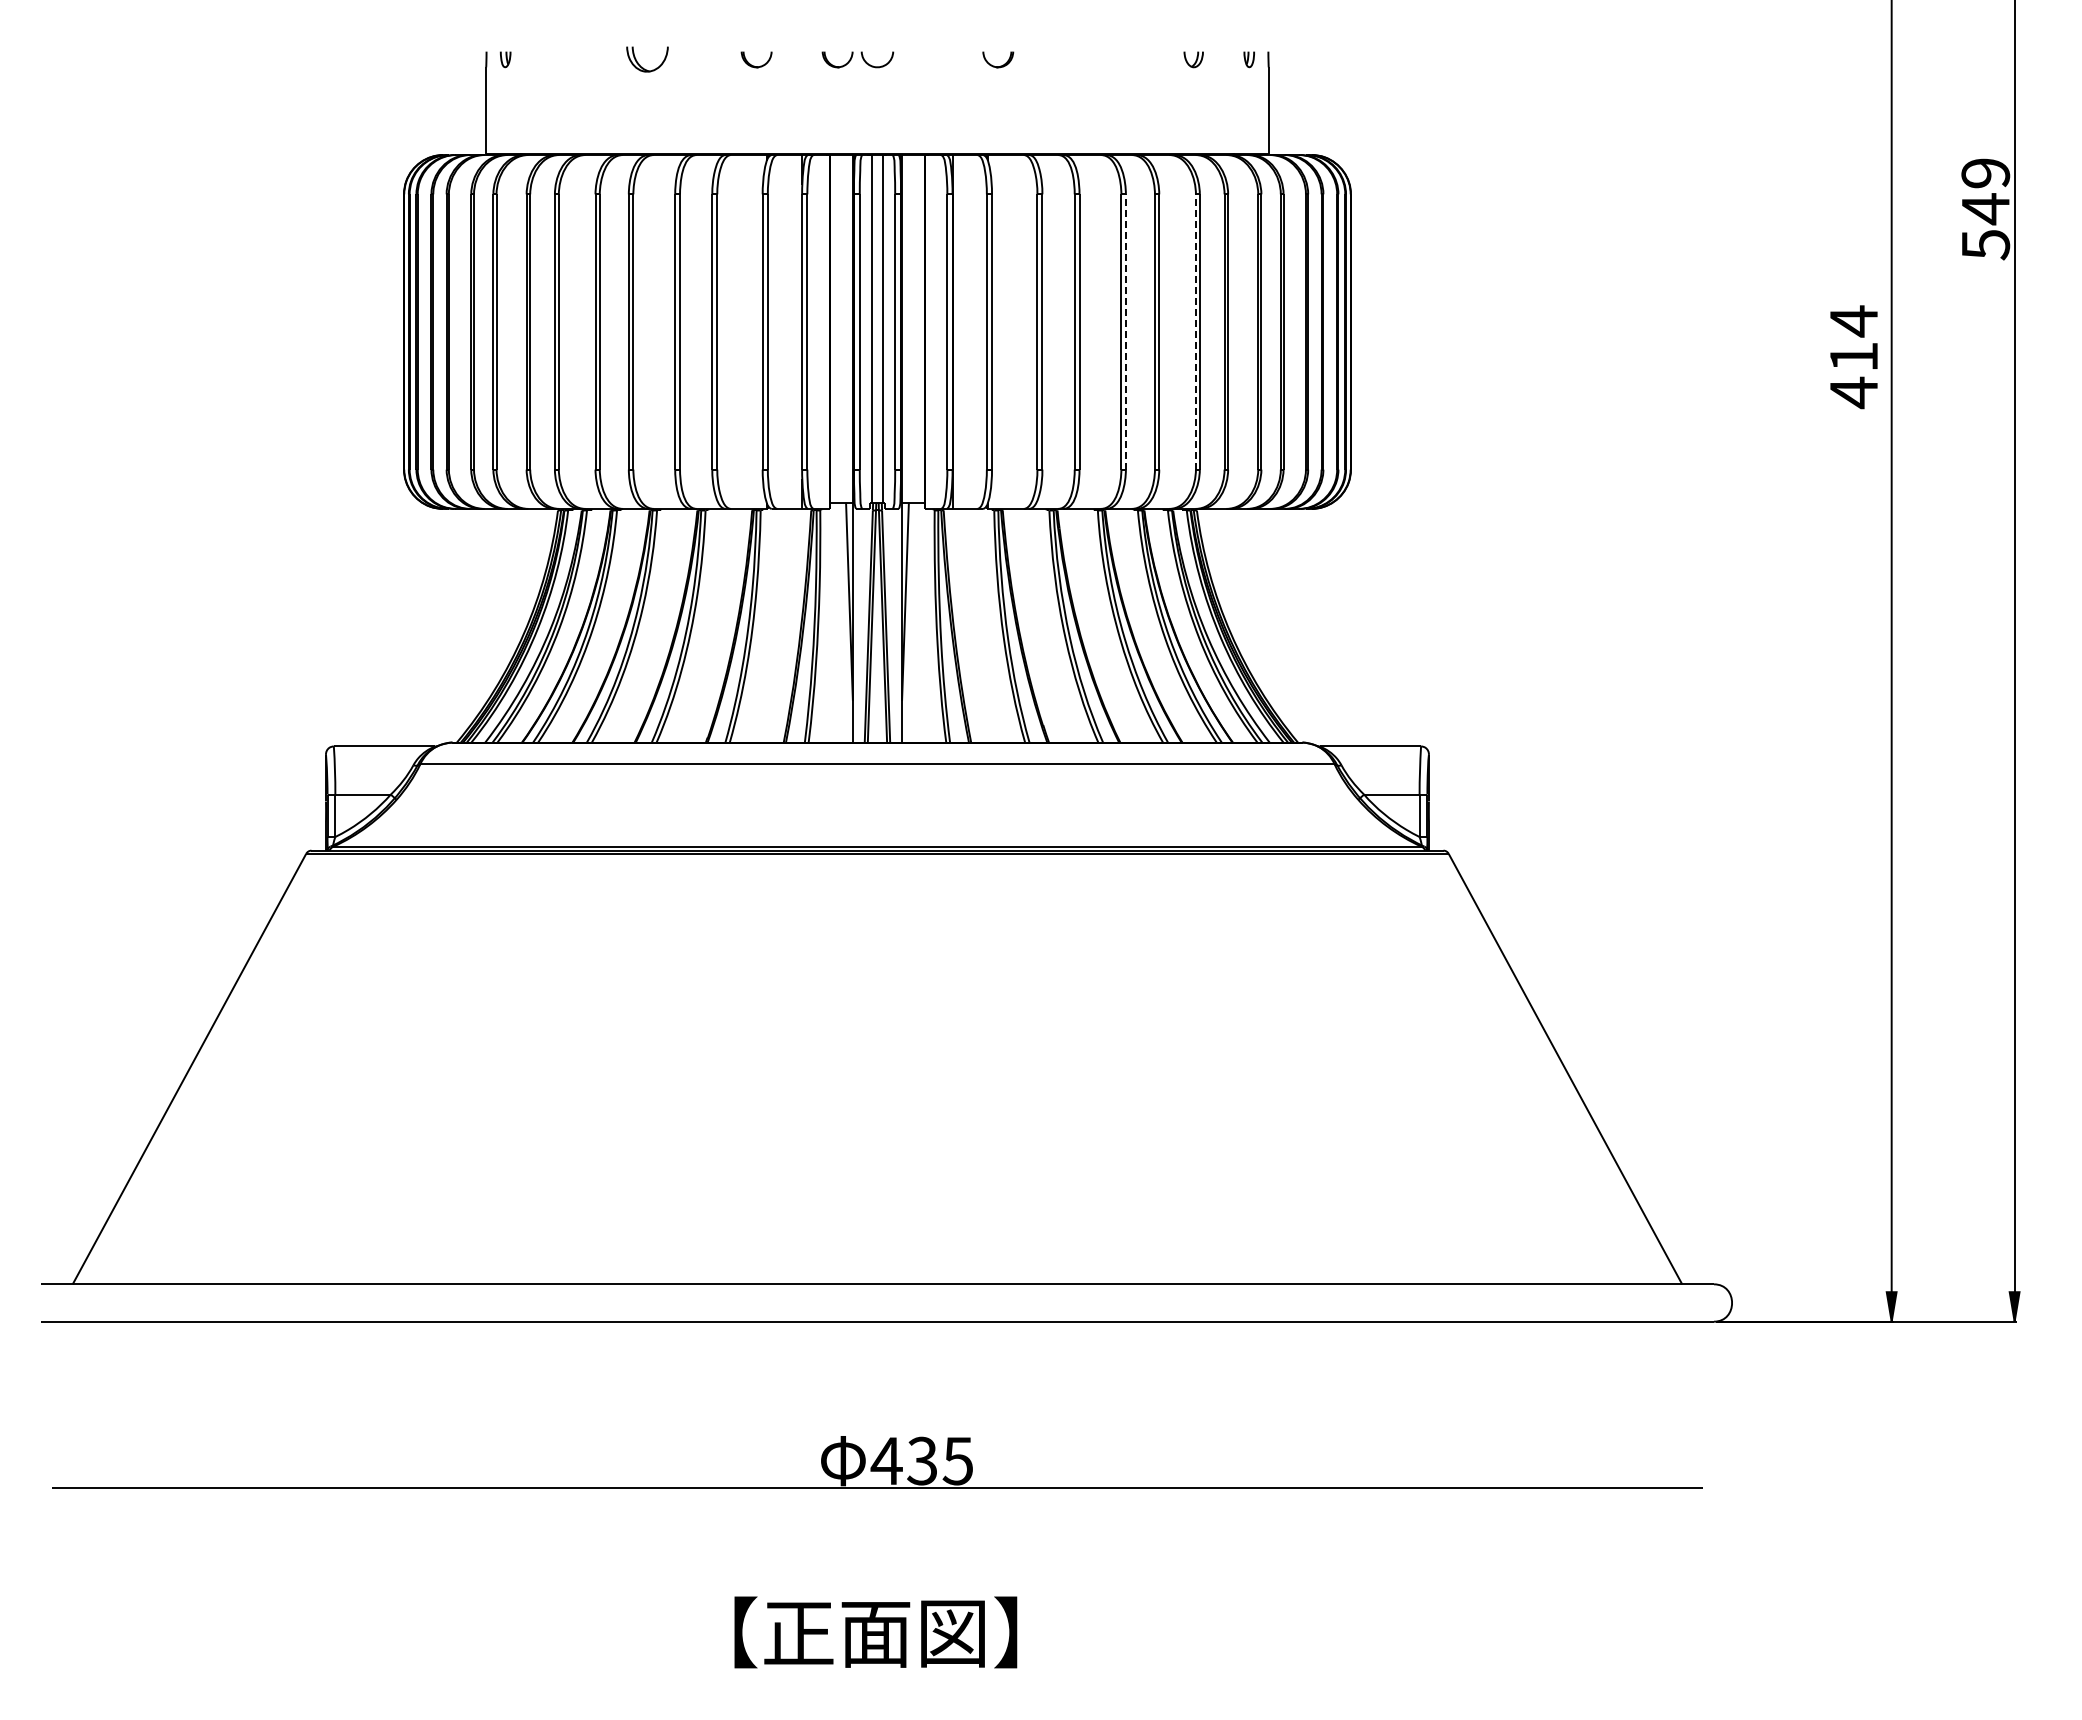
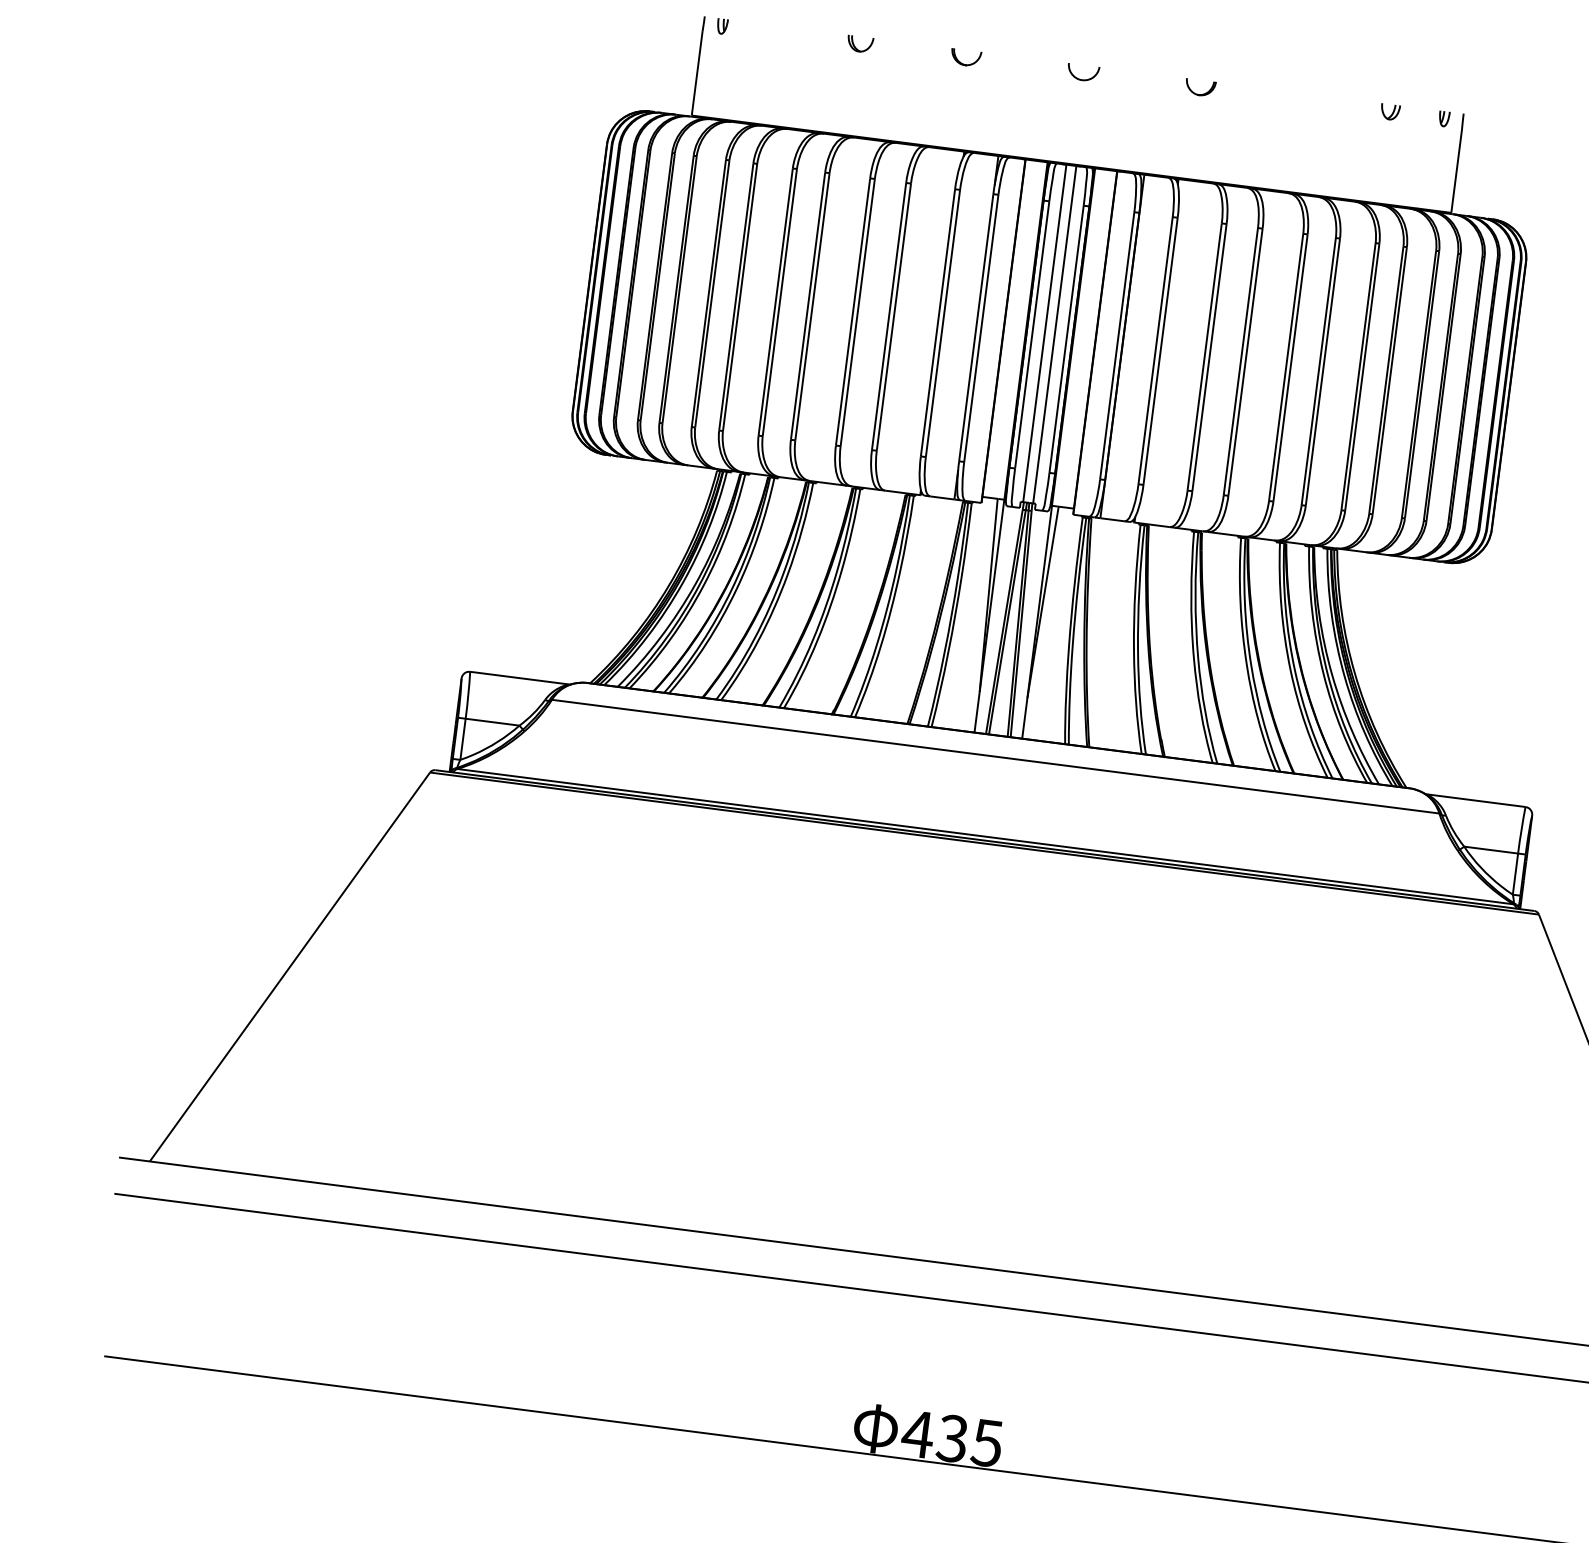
part: (647, 59) -> (860, 44), size x0.62
part: (835, 65) -> (1041, 73), removed
line: (1125, 331) -> (1290, 367), dashed -> solid
line: (1195, 331) -> (1358, 376), dashed -> solid

